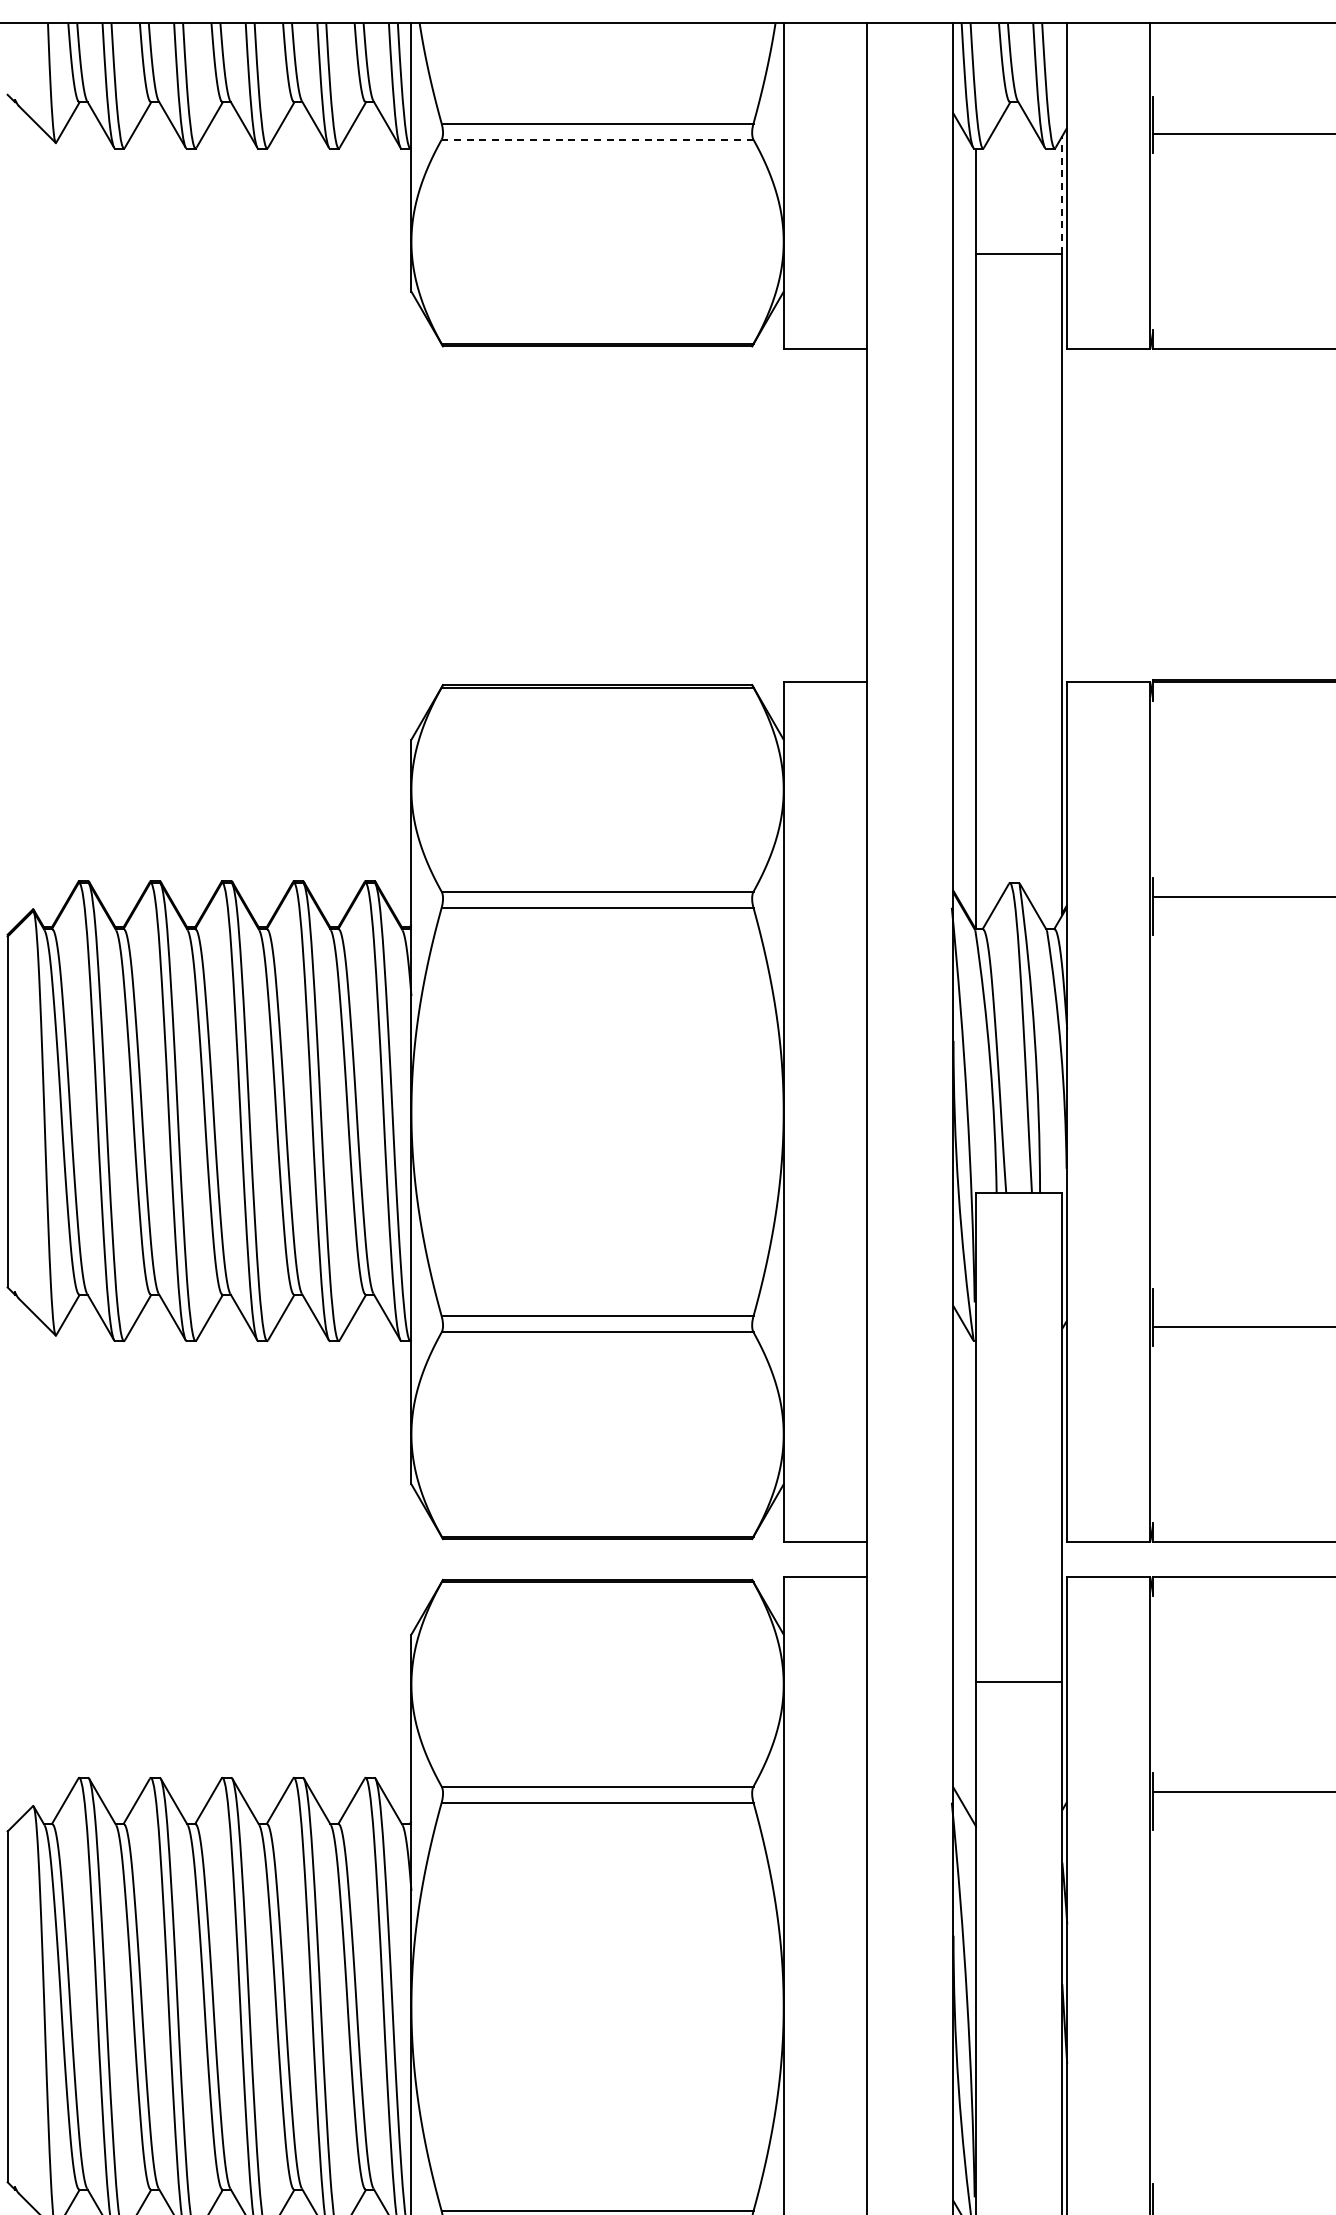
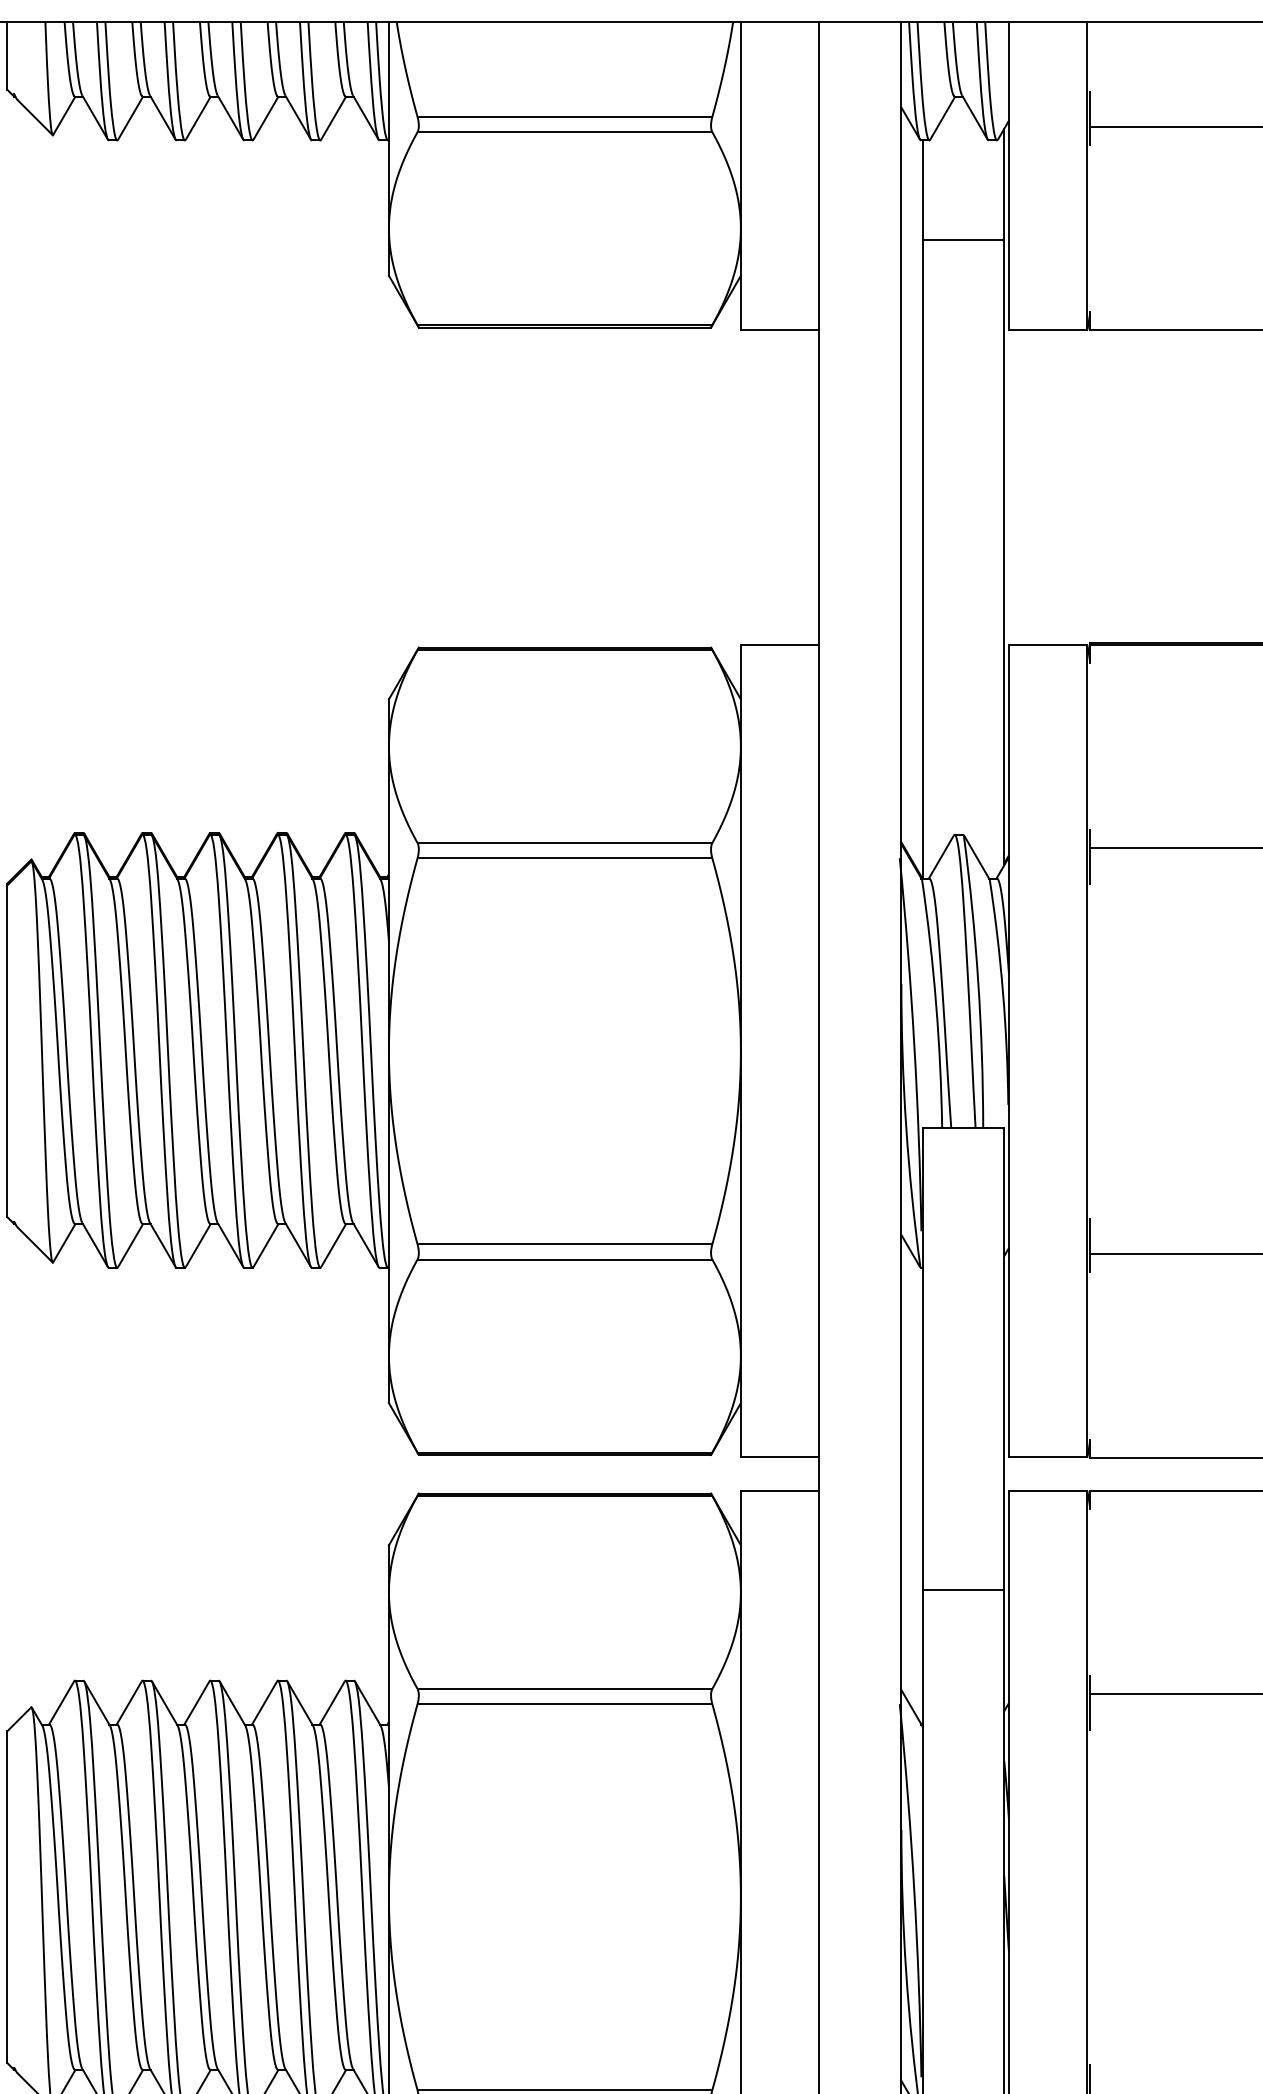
line: (7, 58) -> (7, 55), added
line: (597, 139) -> (564, 131), dashed -> solid
line: (1062, 195) -> (1004, 184), dashed -> solid

